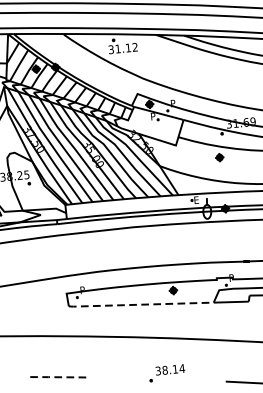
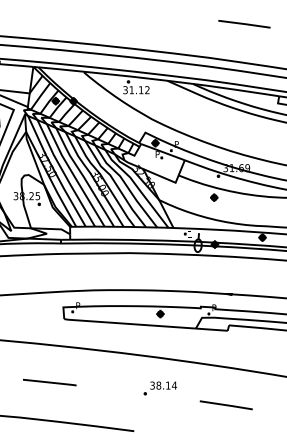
line: (140, 304) -> (129, 323), dashed -> solid
part: (166, 373) -> (159, 388), moved
line: (60, 377) -> (50, 382), dashed -> solid

